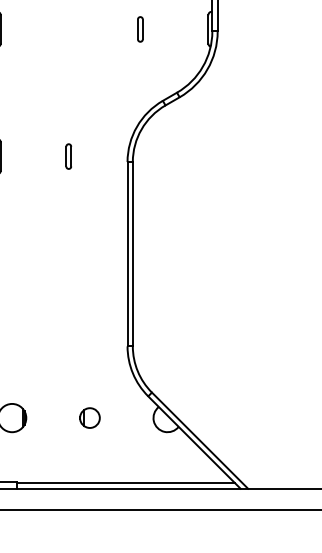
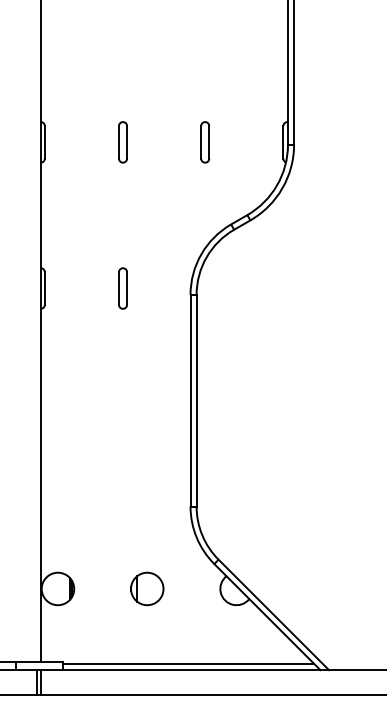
part: (68, 29) -> (122, 142), added
part: (140, 29) -> (205, 142), size x1.43
part: (68, 156) -> (122, 288), size x1.43
part: (90, 417) -> (147, 588), size x1.43

